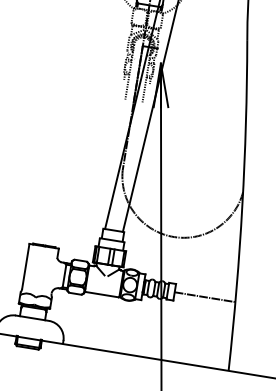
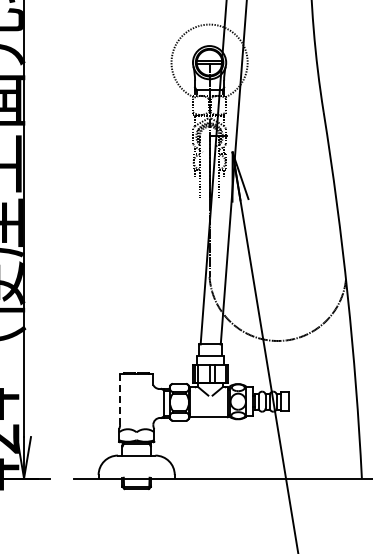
line: (26, 266) -> (120, 399), solid -> dashed
line: (204, 296) -> (322, 401), removed

